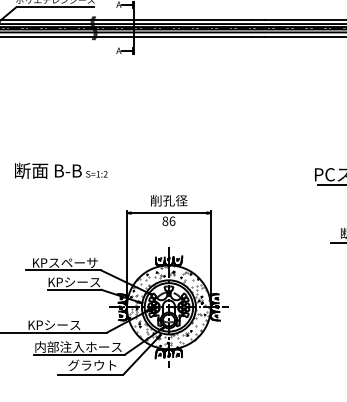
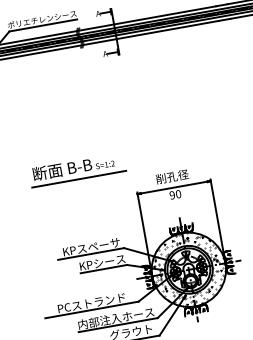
line: (64, 184) -> (78, 178), added
text: (168, 220) -> (174, 194), 86 -> 90
text: (54, 325) -> (91, 303), KPシース -> PCストランド

